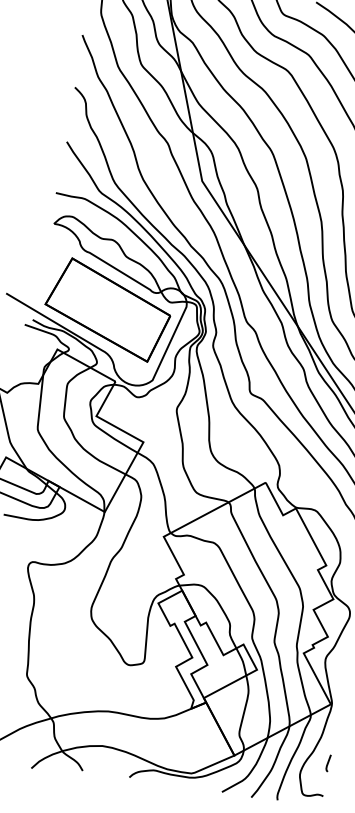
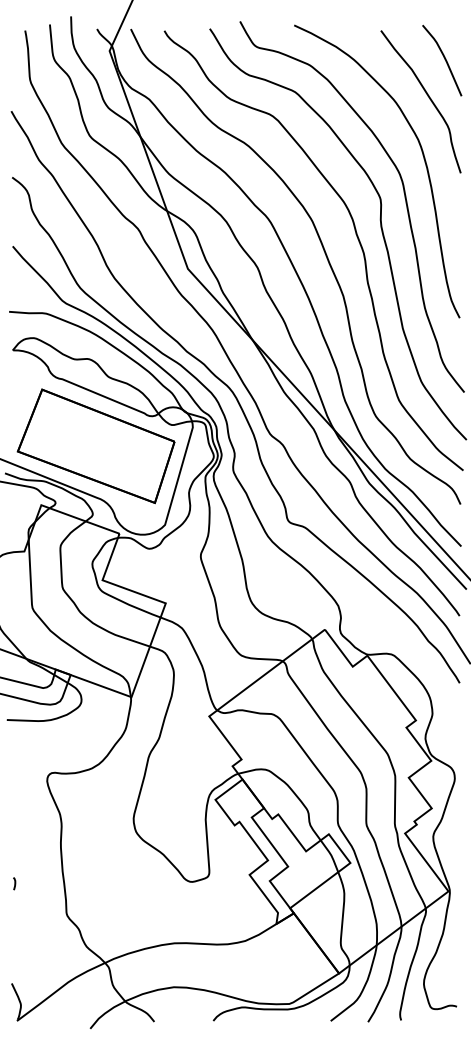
line: (328, 762) -> (456, 964), removed

